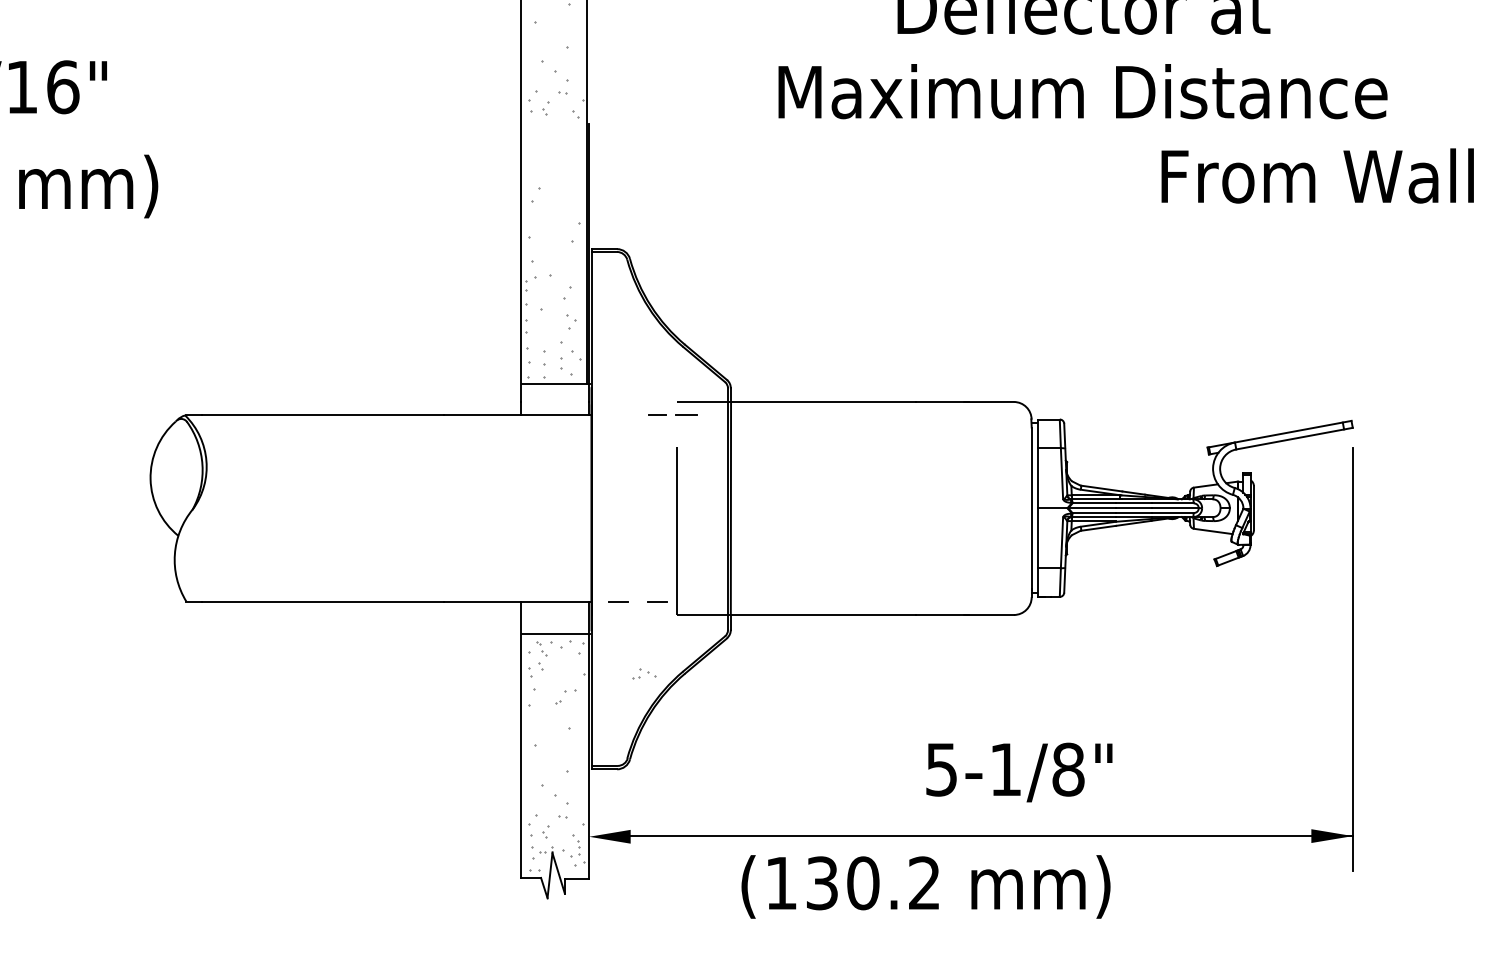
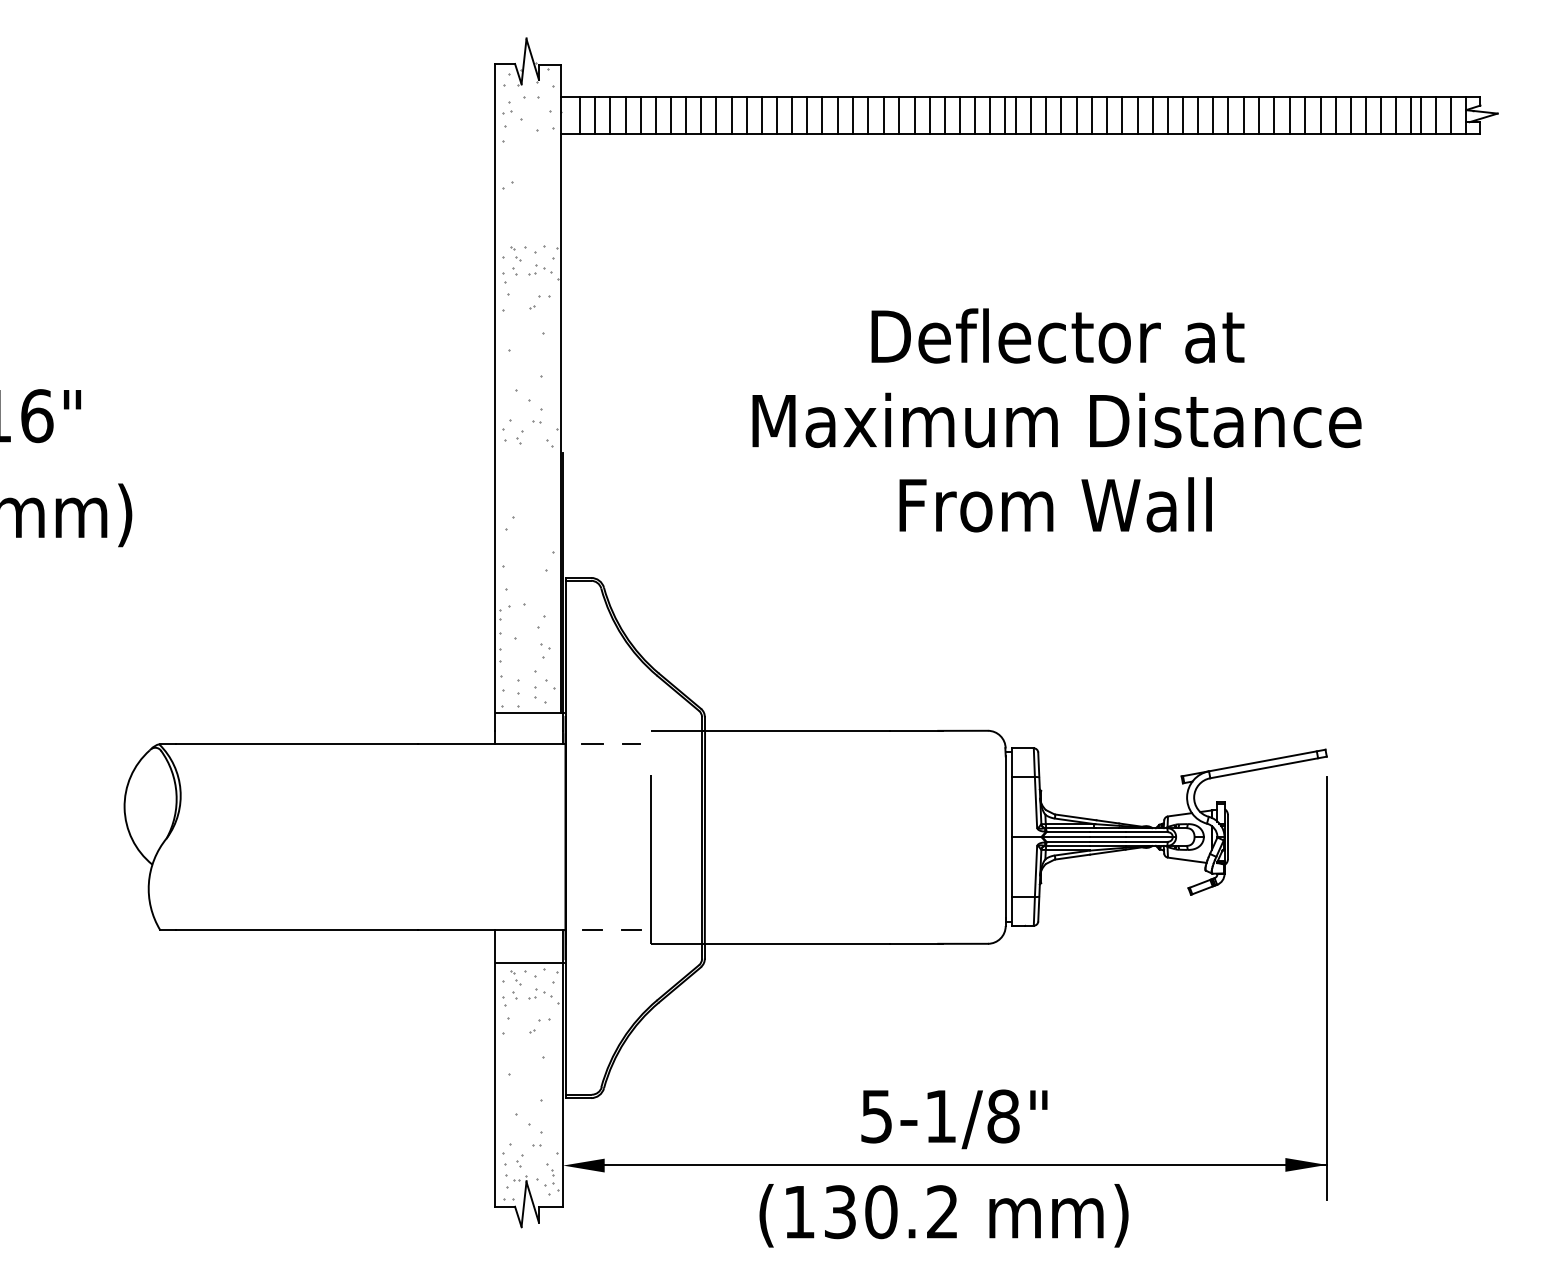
text: (1317, 175) -> (1055, 504), moved
line: (686, 414) -> (592, 743), moved
part: (644, 673) -> (540, 993), moved
text: (1019, 772) -> (954, 1119), moved
text: (925, 886) -> (943, 1215), moved

